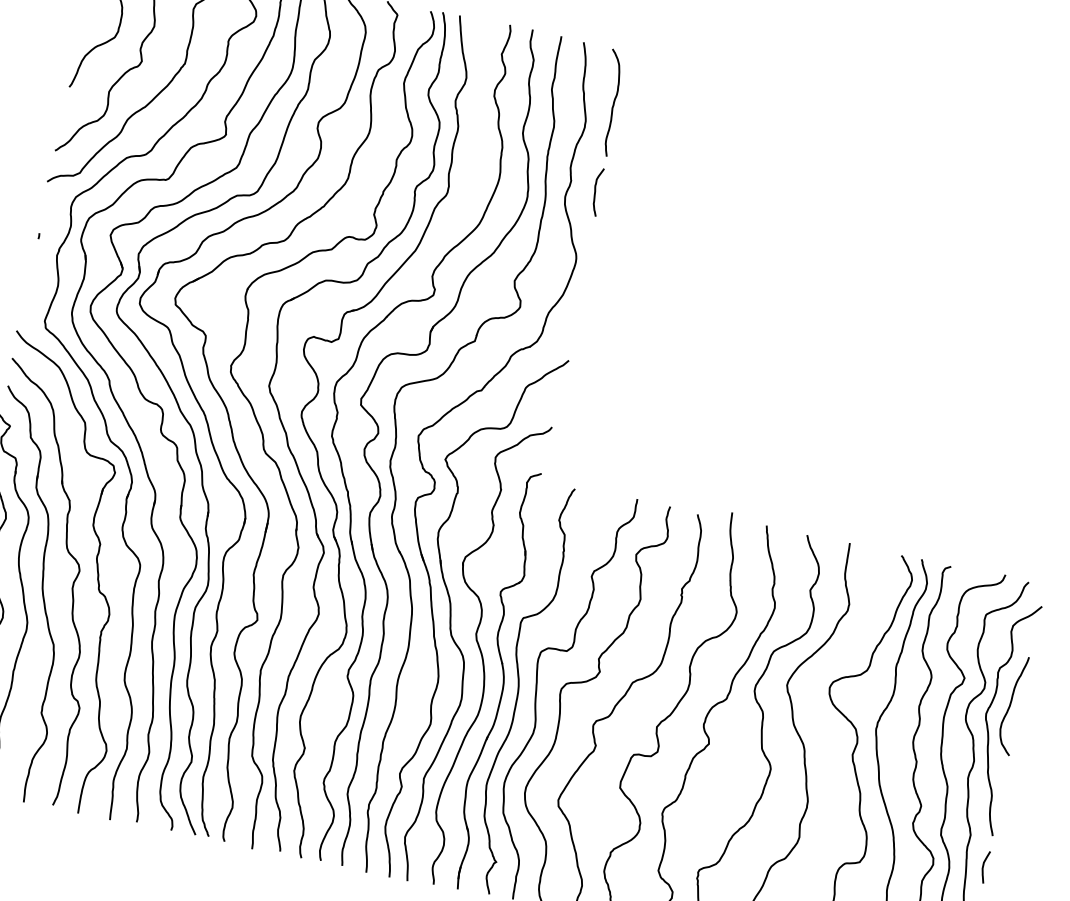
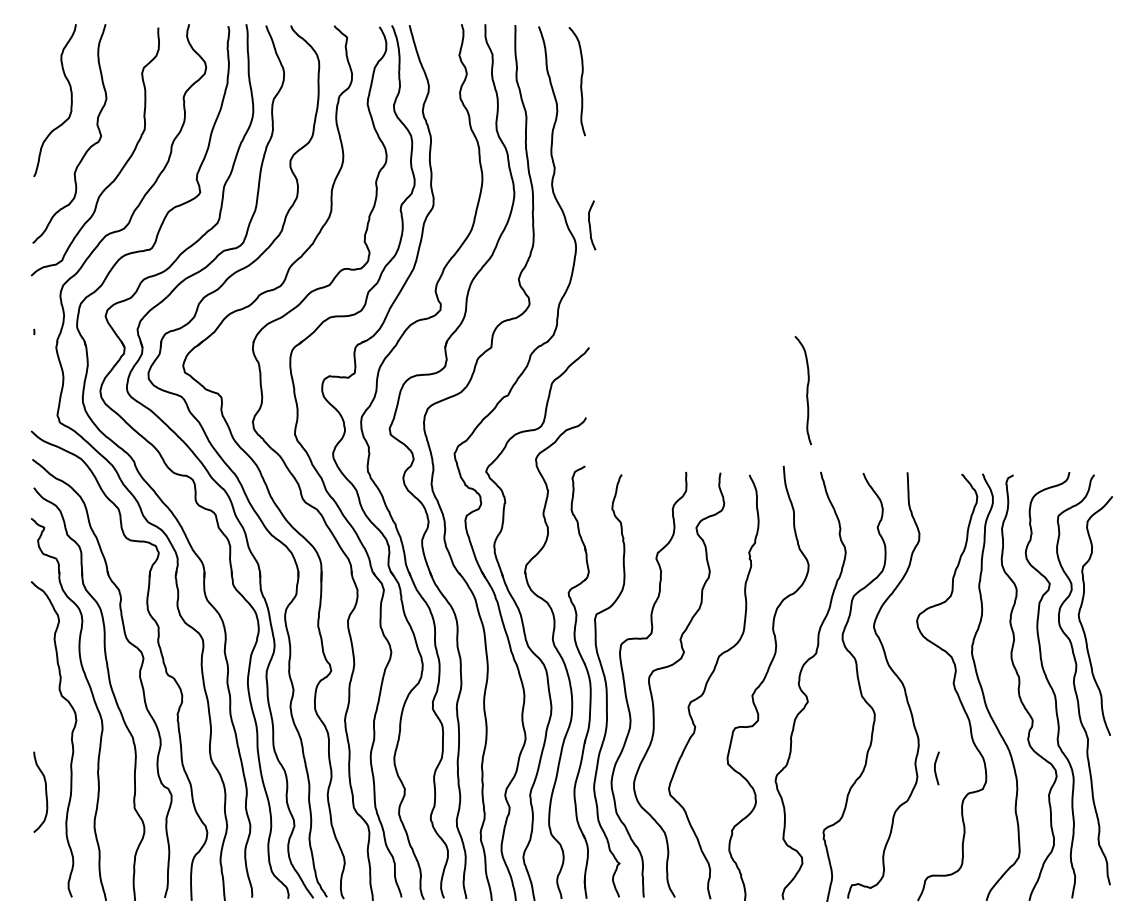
curve: (595, 191) -> (590, 225), moved
curve: (769, 444) -> (806, 390), added
curve: (1010, 704) -> (1101, 600), removed
curve: (983, 866) -> (935, 768), moved

